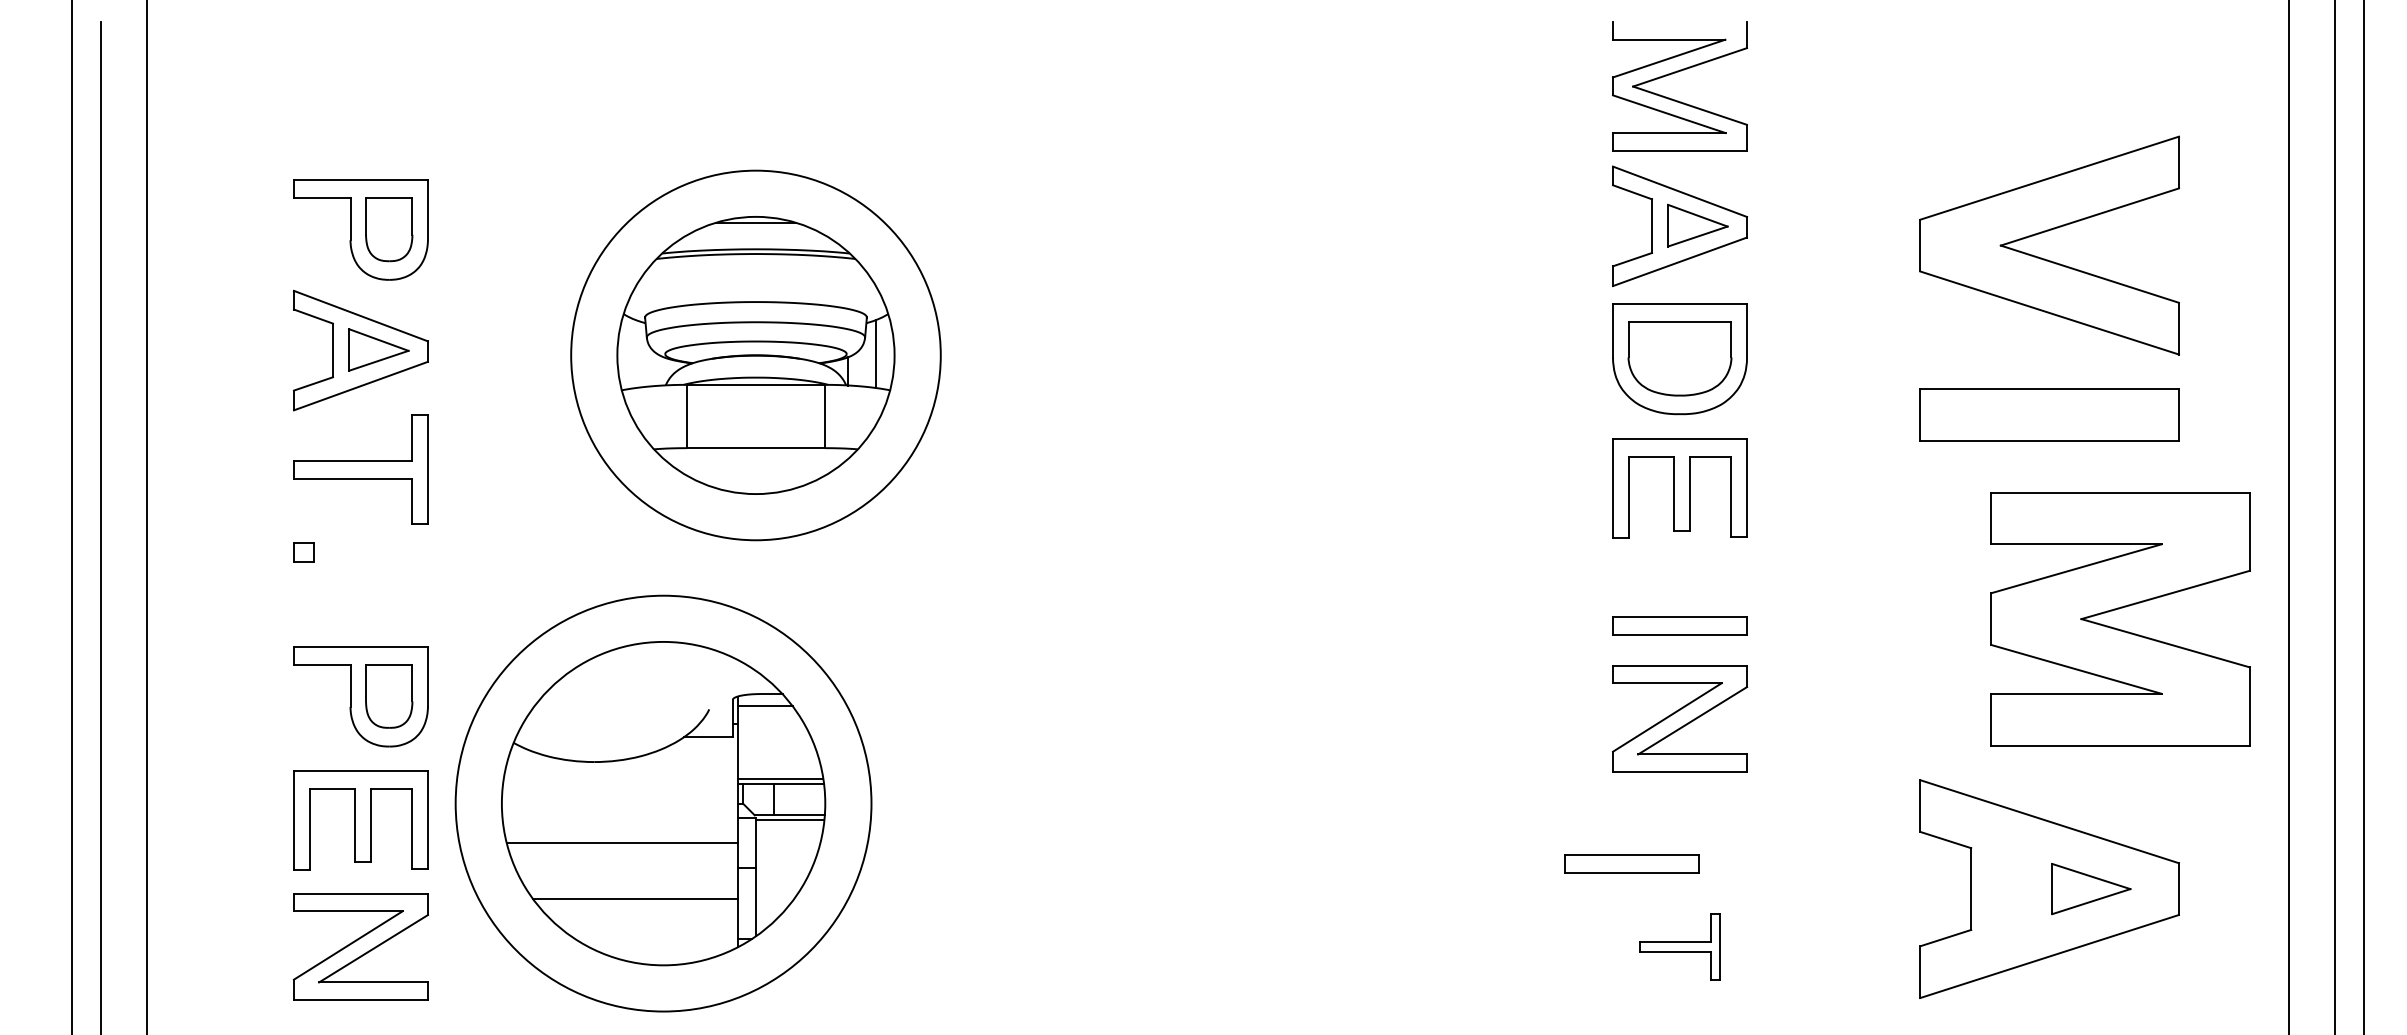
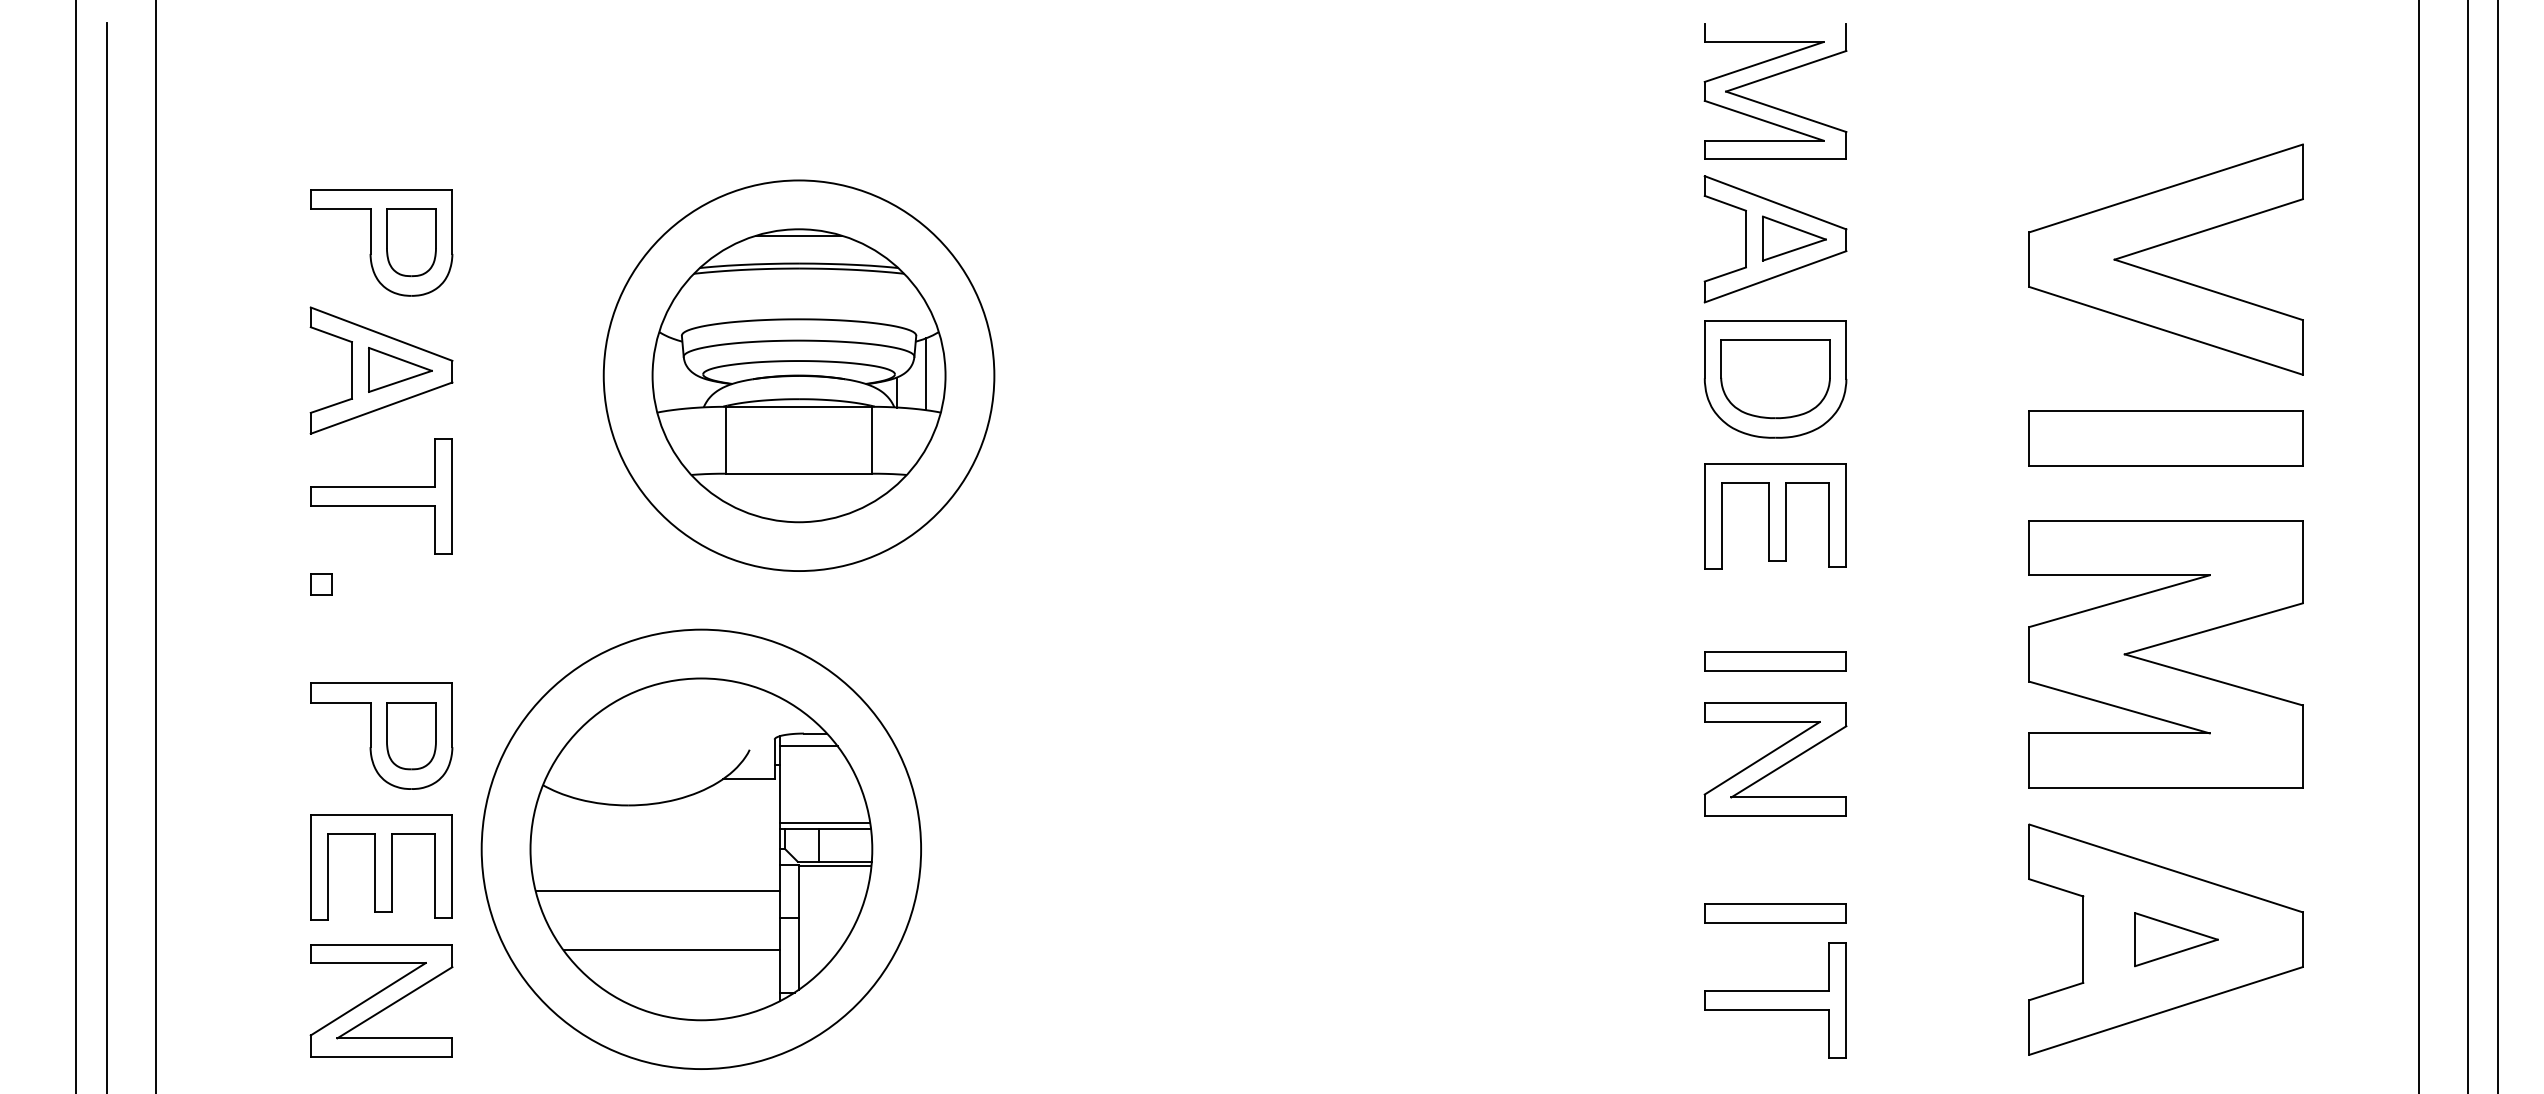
part: (2118, 628) -> (2163, 664), moved
part: (1631, 863) -> (1775, 912), moved
part: (2091, 888) -> (2176, 939), moved
part: (1679, 946) -> (1775, 1000), size x1.67

